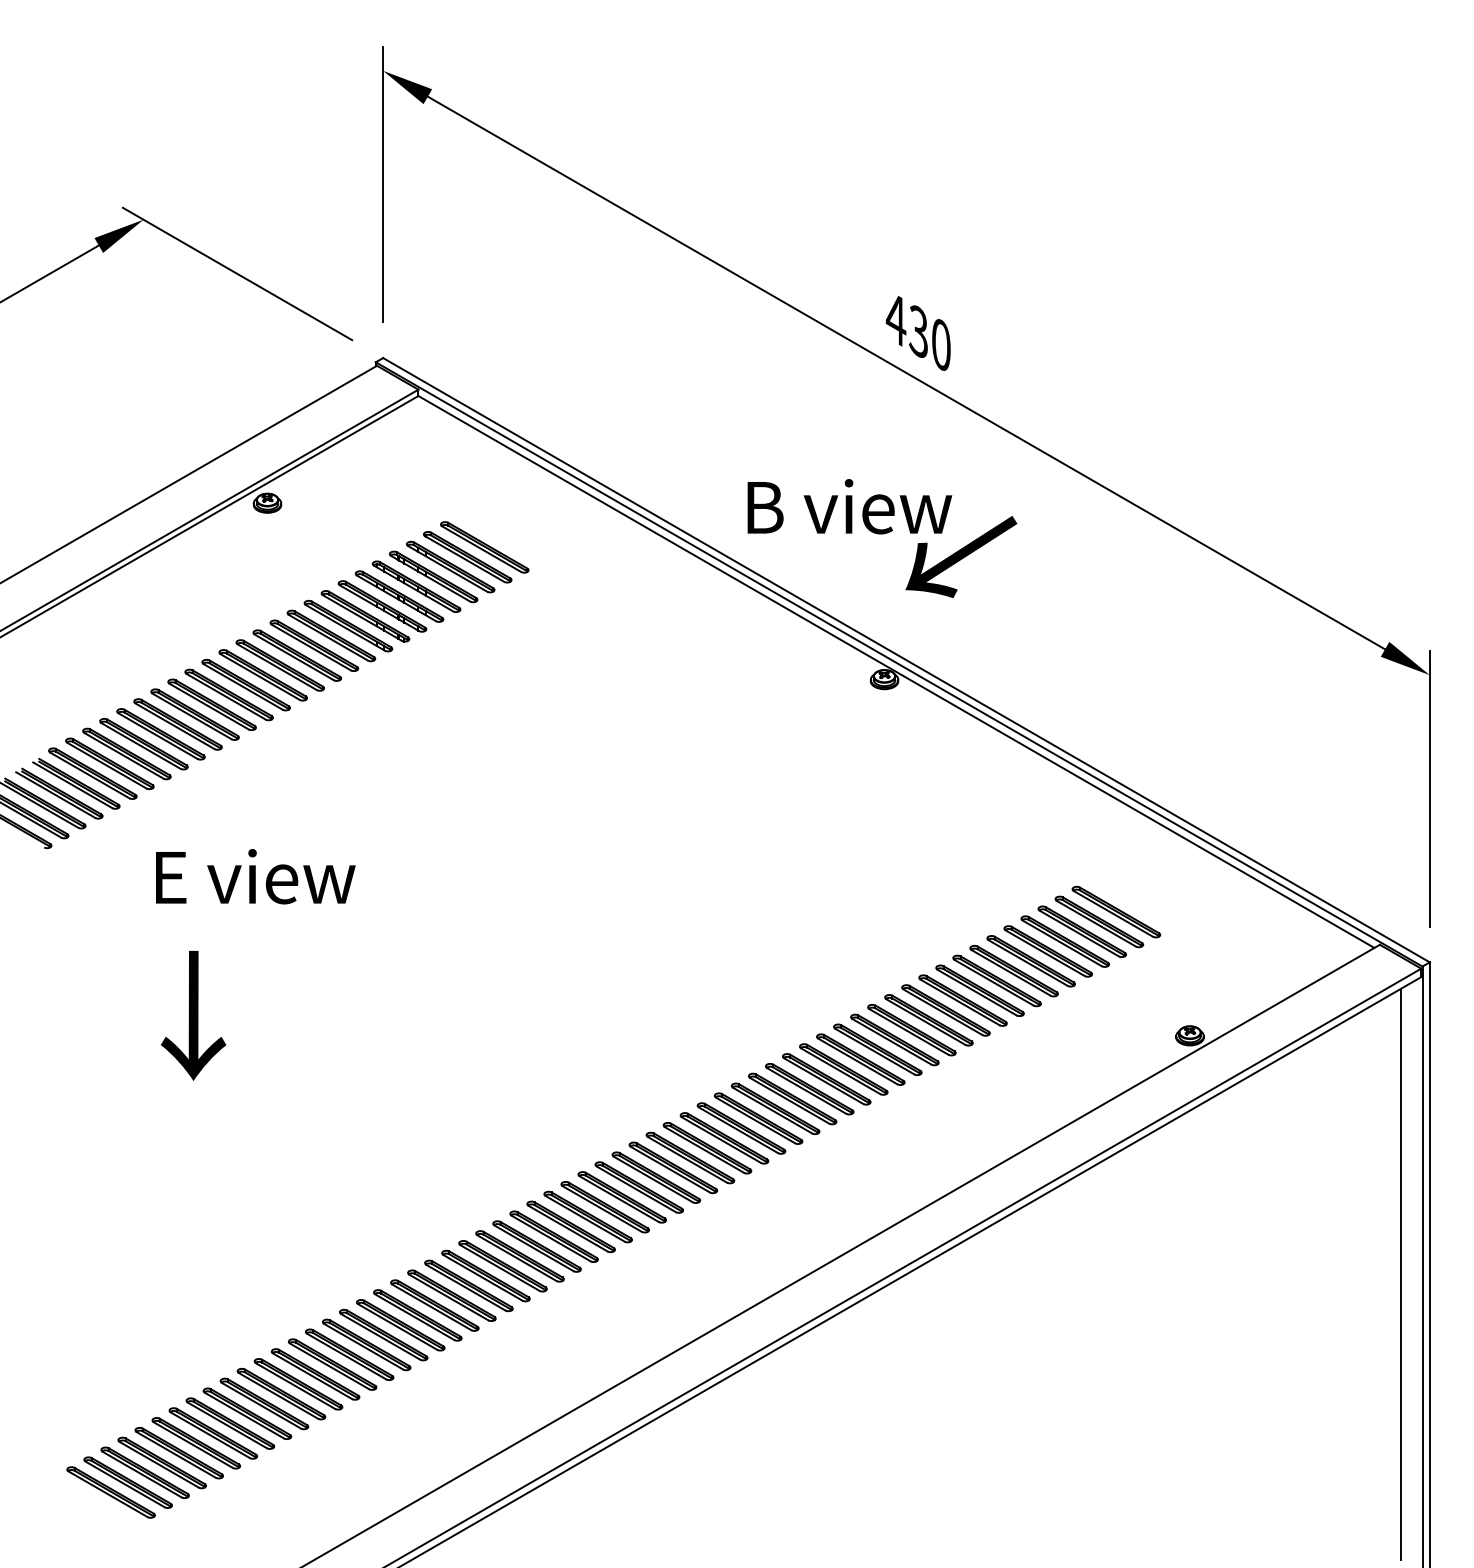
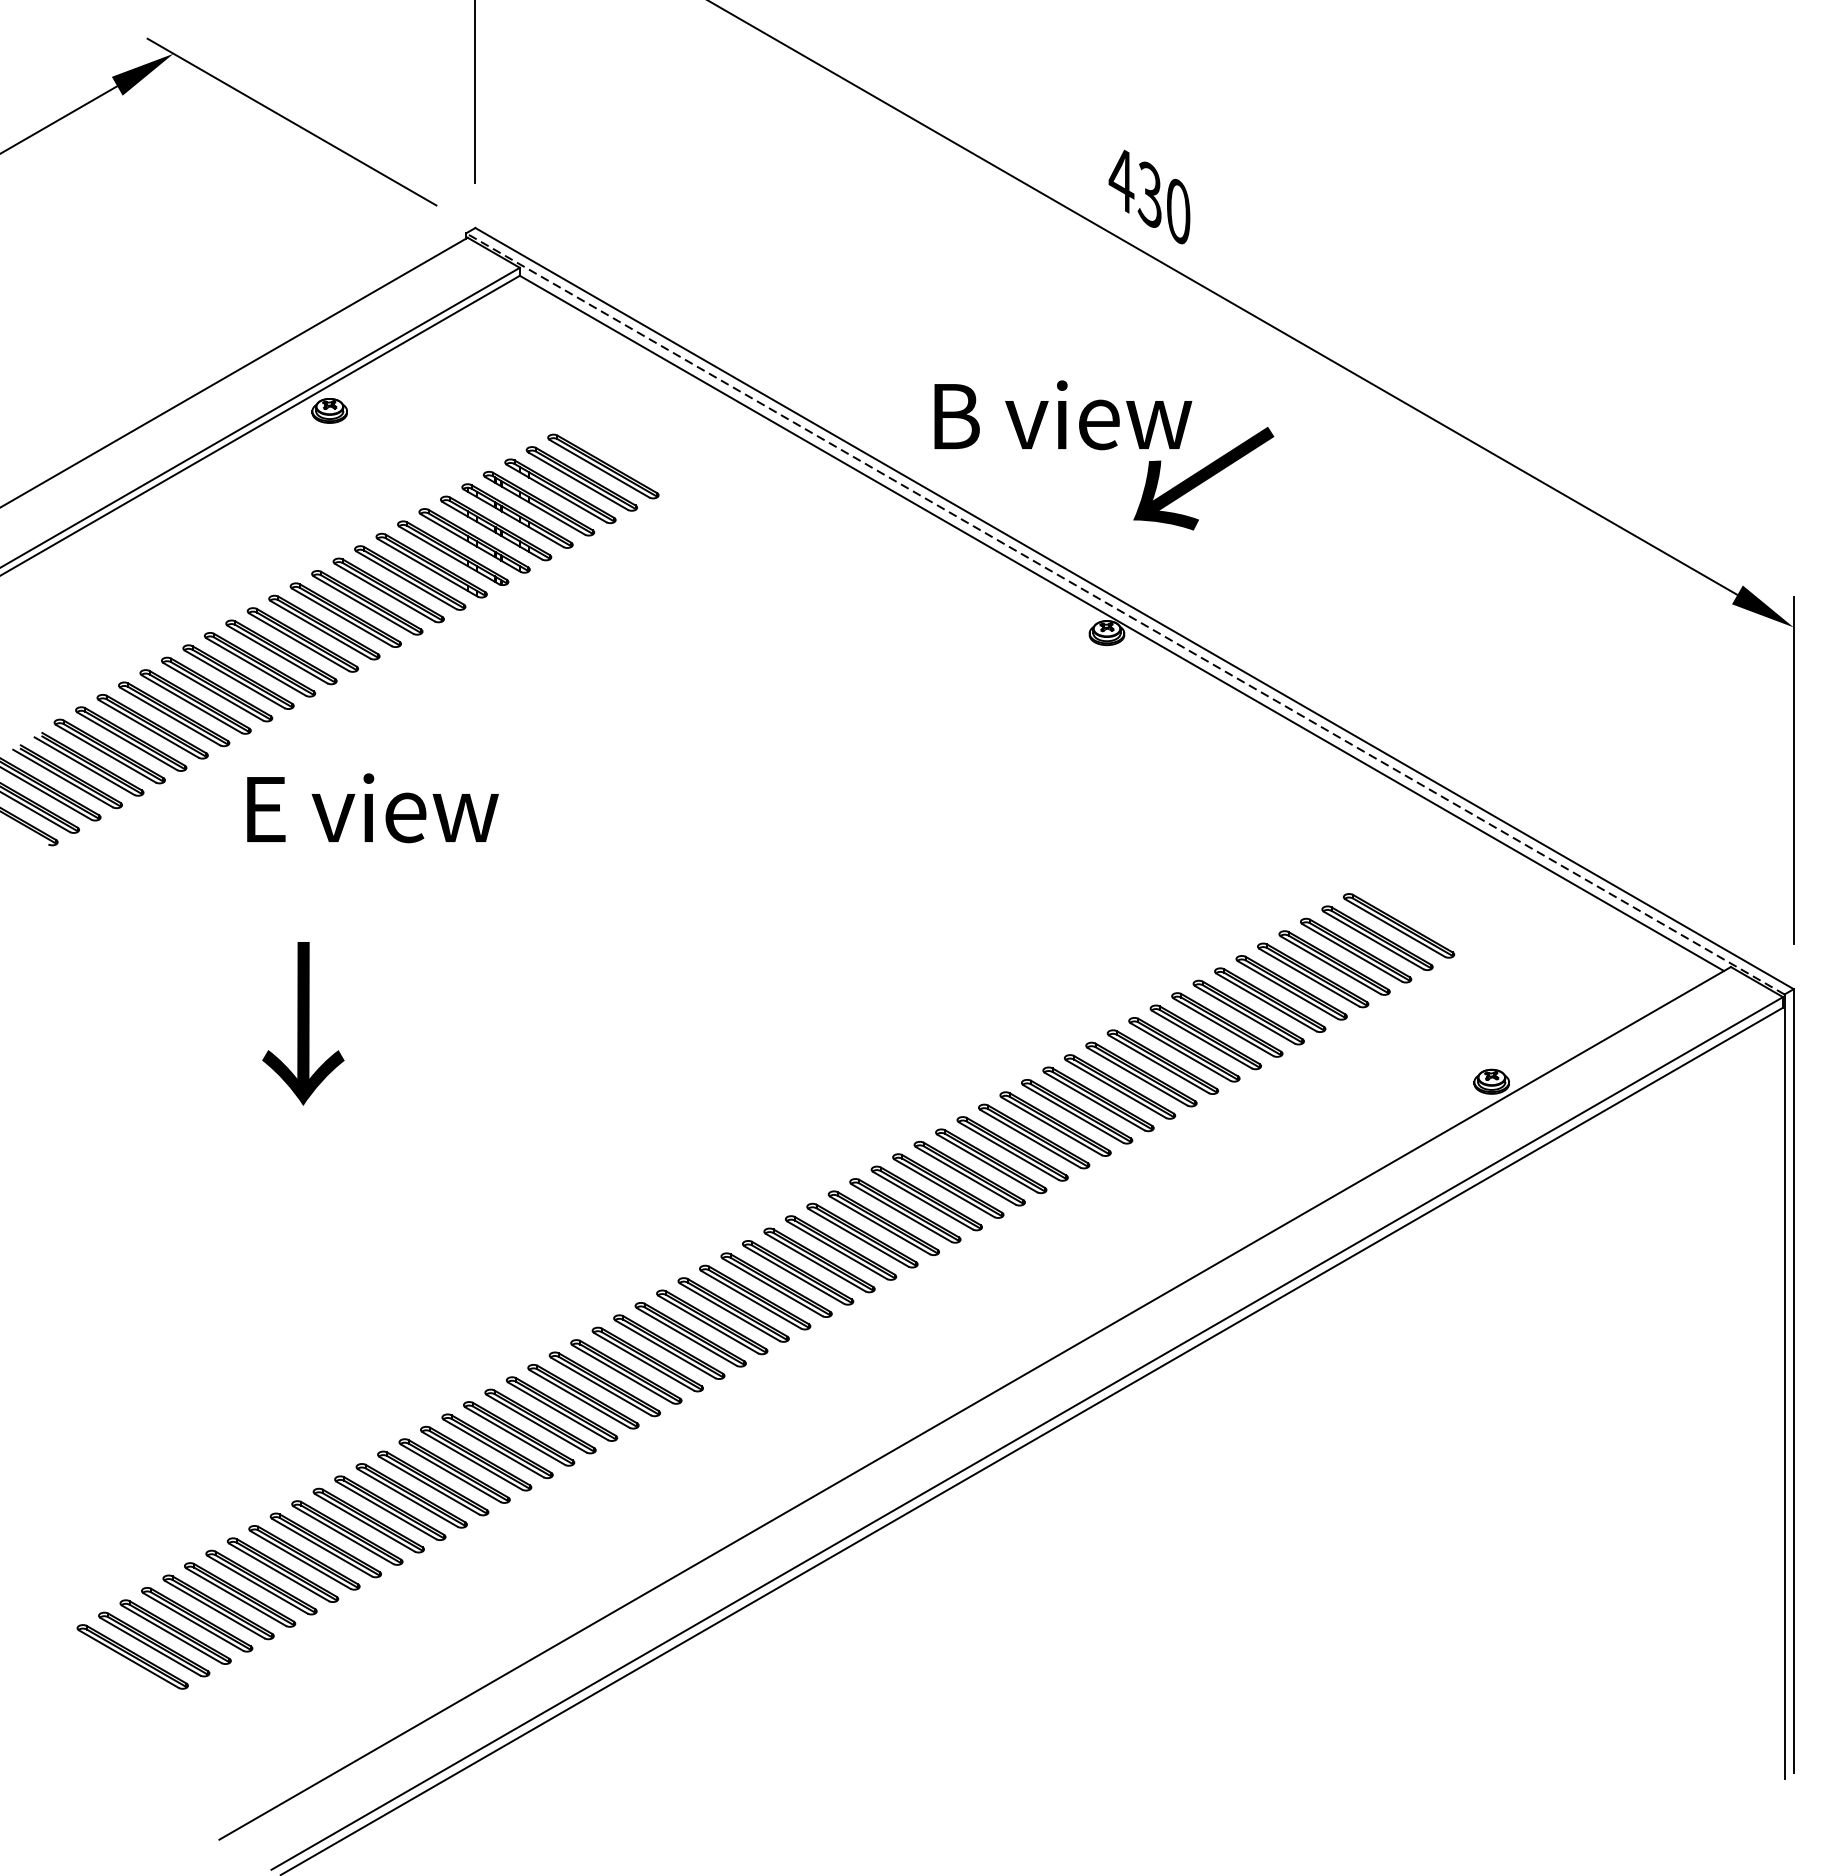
line: (898, 664) -> (1124, 613), solid -> dashed
text: (255, 876) -> (372, 807), moved
text: (193, 1015) -> (303, 1023), moved
line: (1400, 1273) -> (1756, 1381), removed

